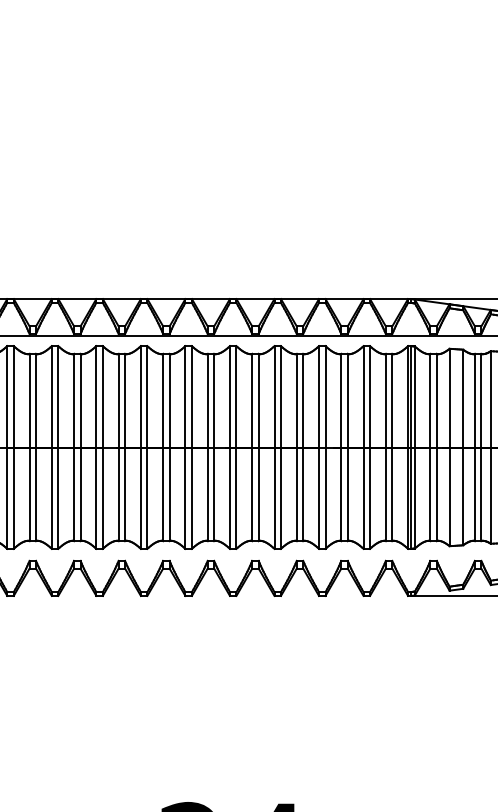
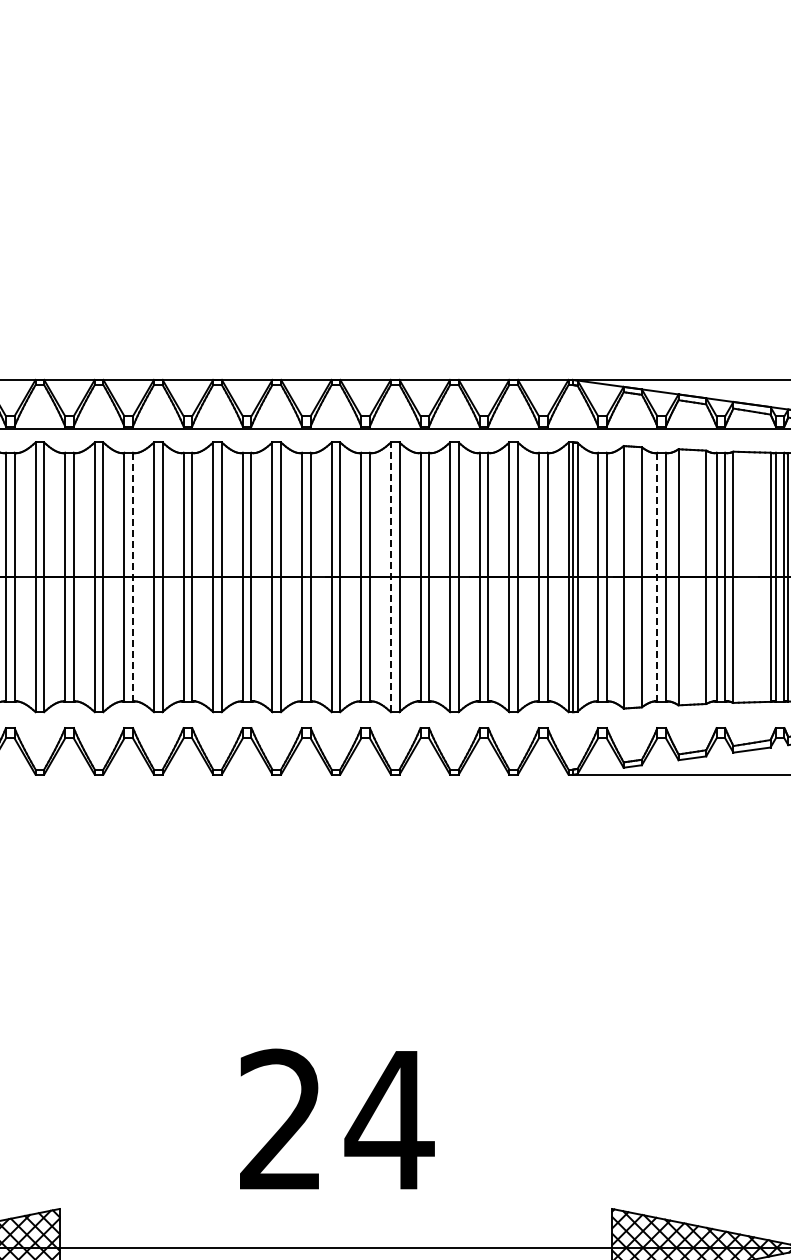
line: (80, 446) -> (133, 576), solid -> dashed
line: (474, 446) -> (657, 576), solid -> dashed
line: (274, 447) -> (390, 577), solid -> dashed

